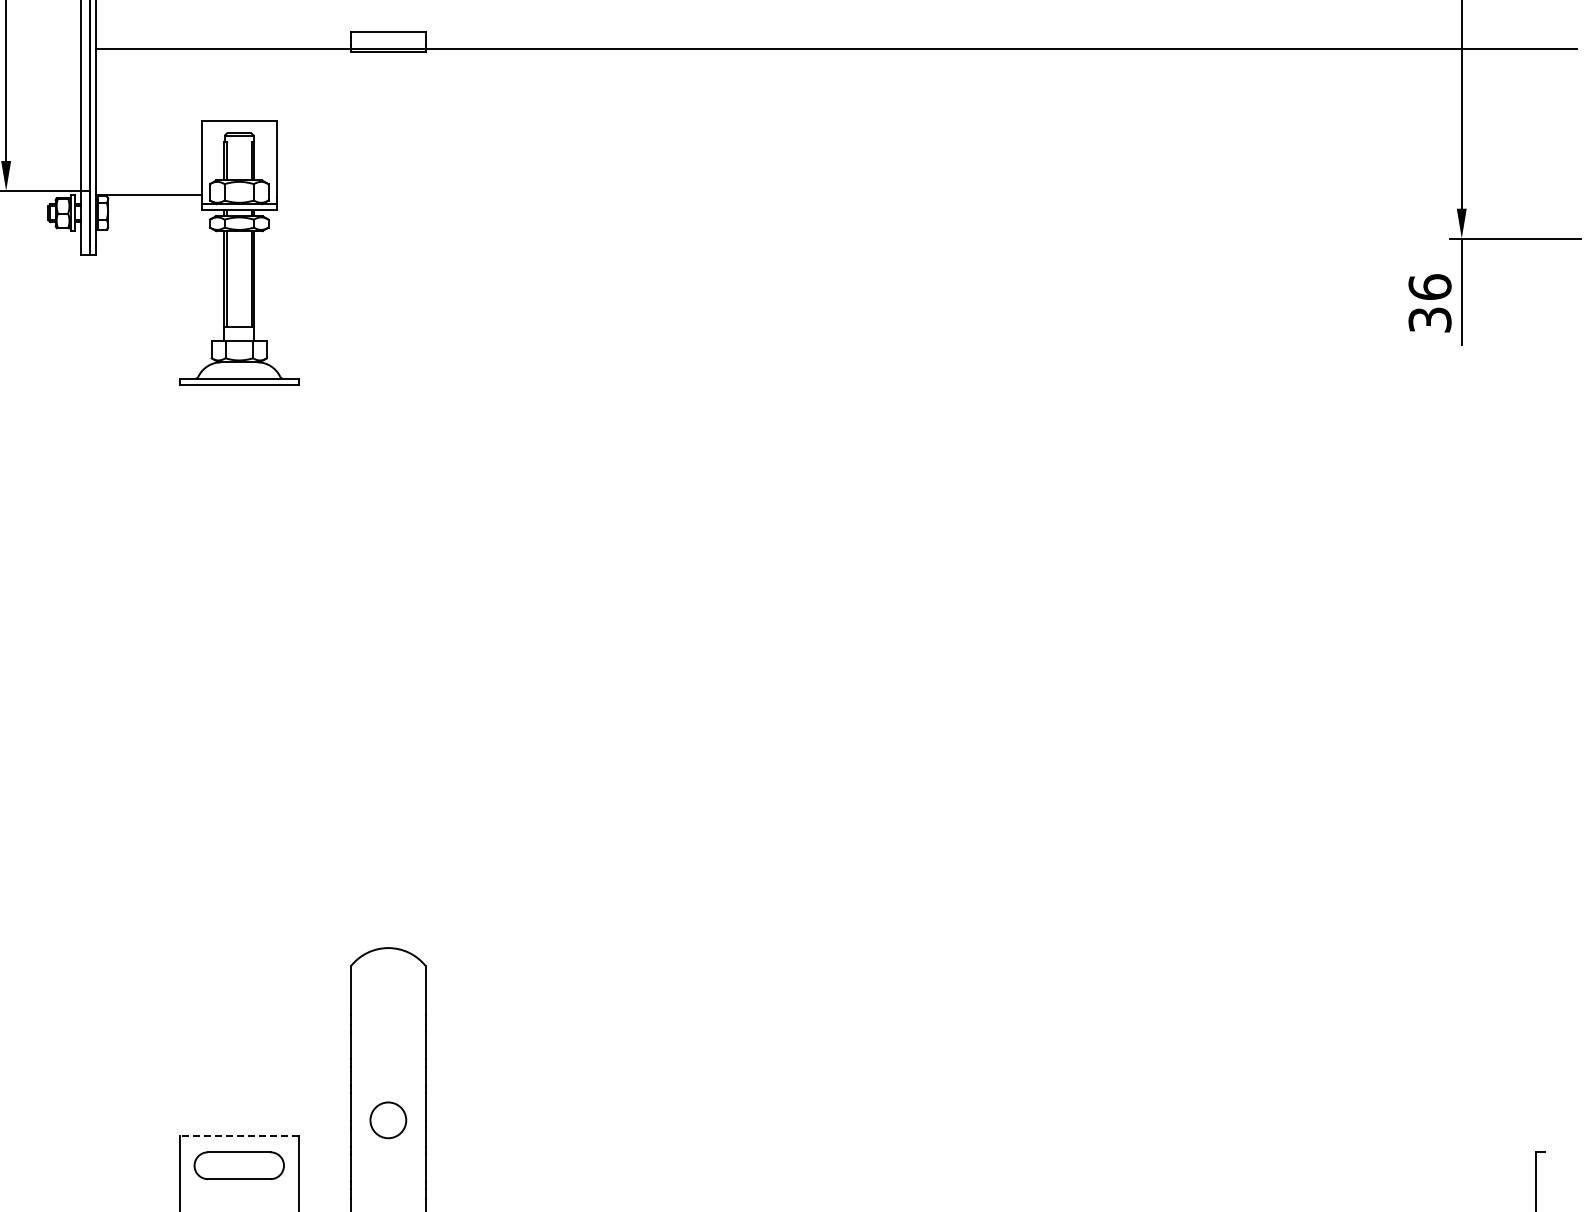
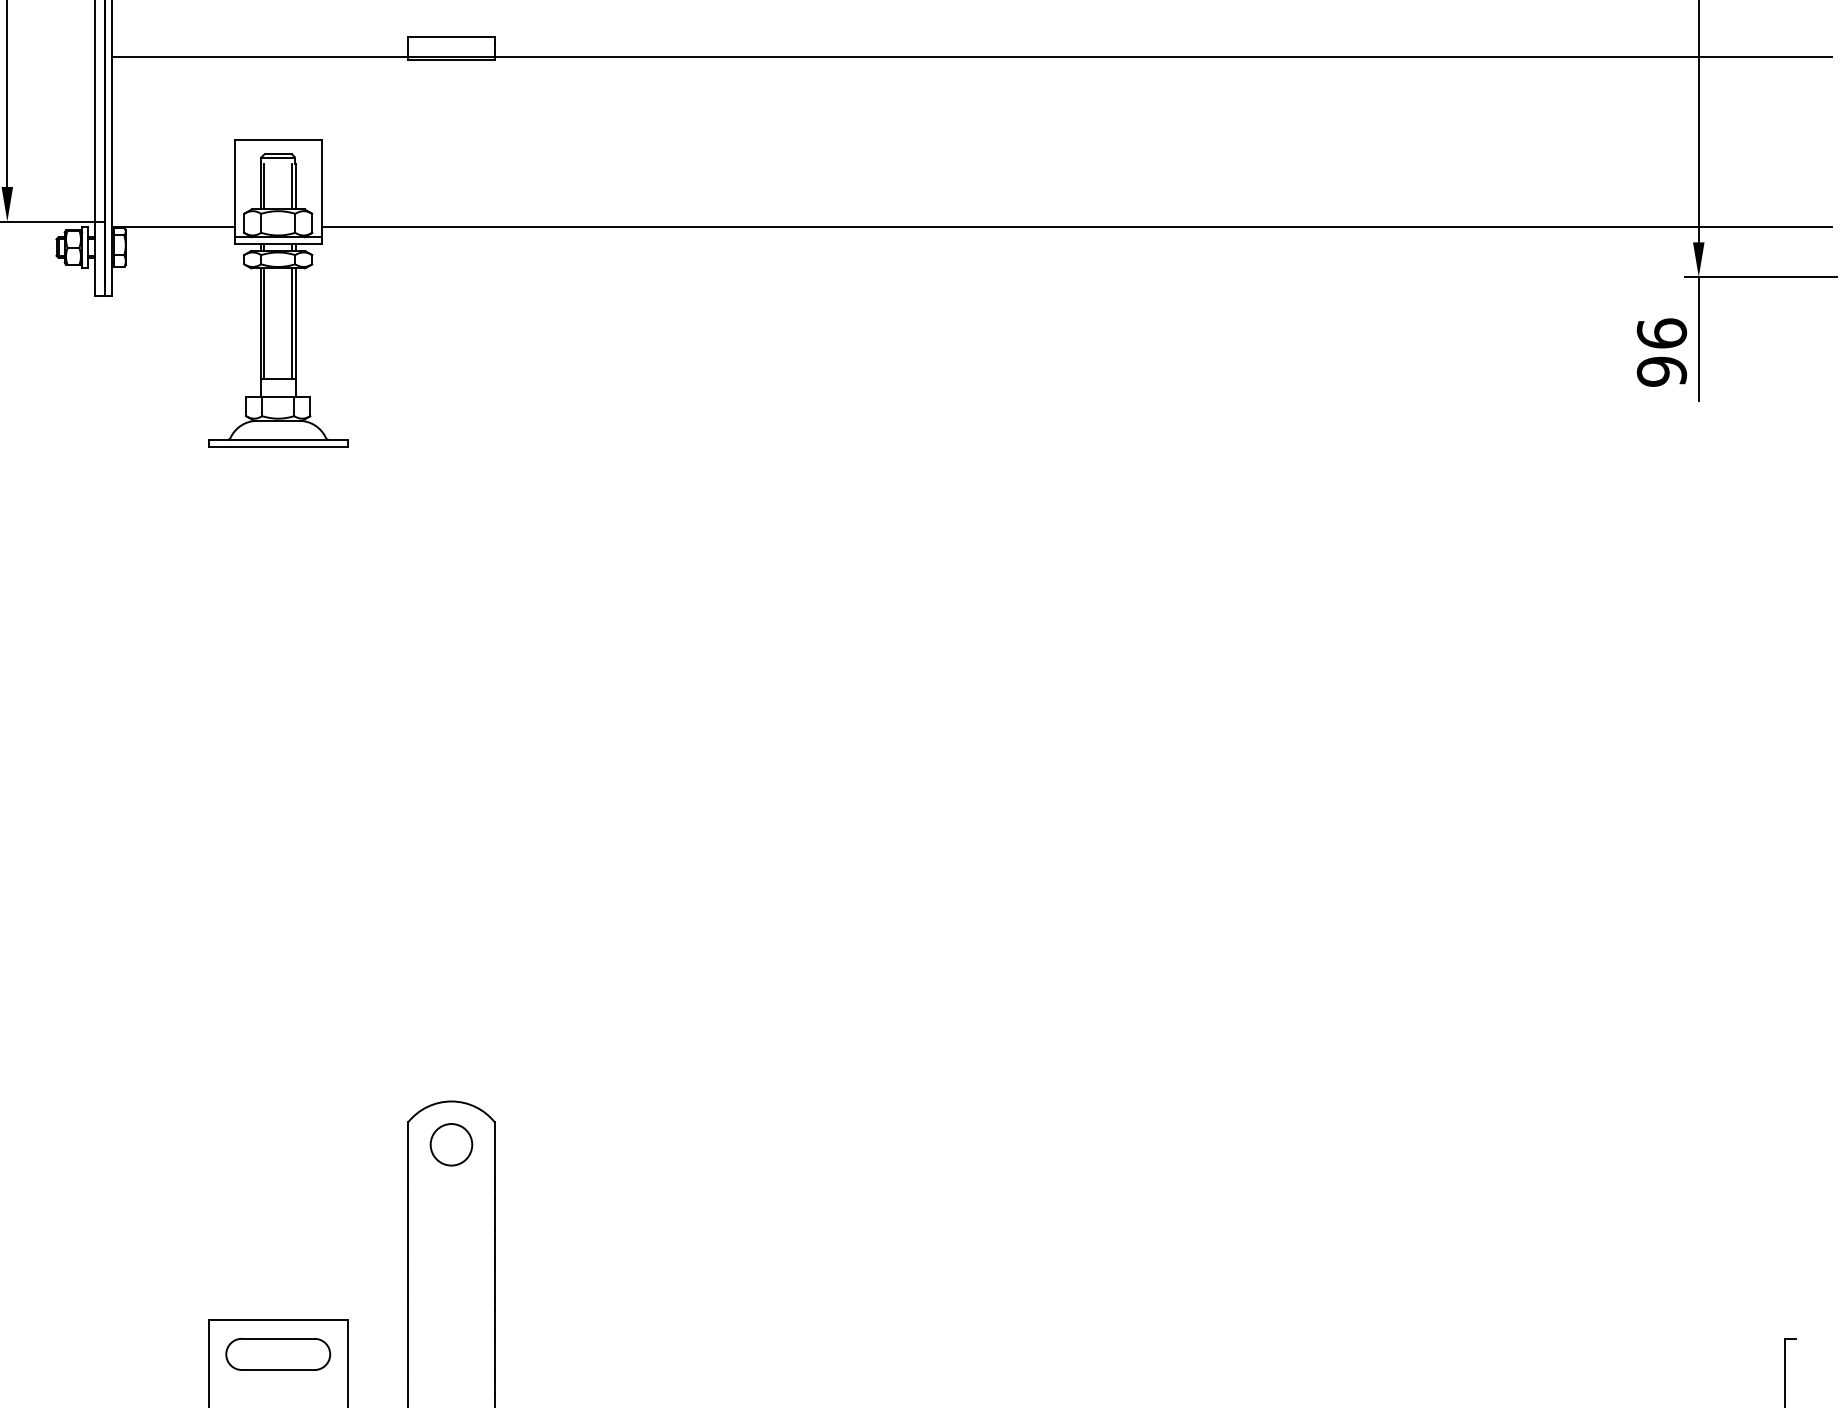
line: (926, 195) -> (1076, 226), added
text: (1429, 320) -> (1661, 372), 36 -> 96
circle: (388, 1120) -> (451, 1144), moved
line: (239, 1135) -> (278, 1319), dashed -> solid

